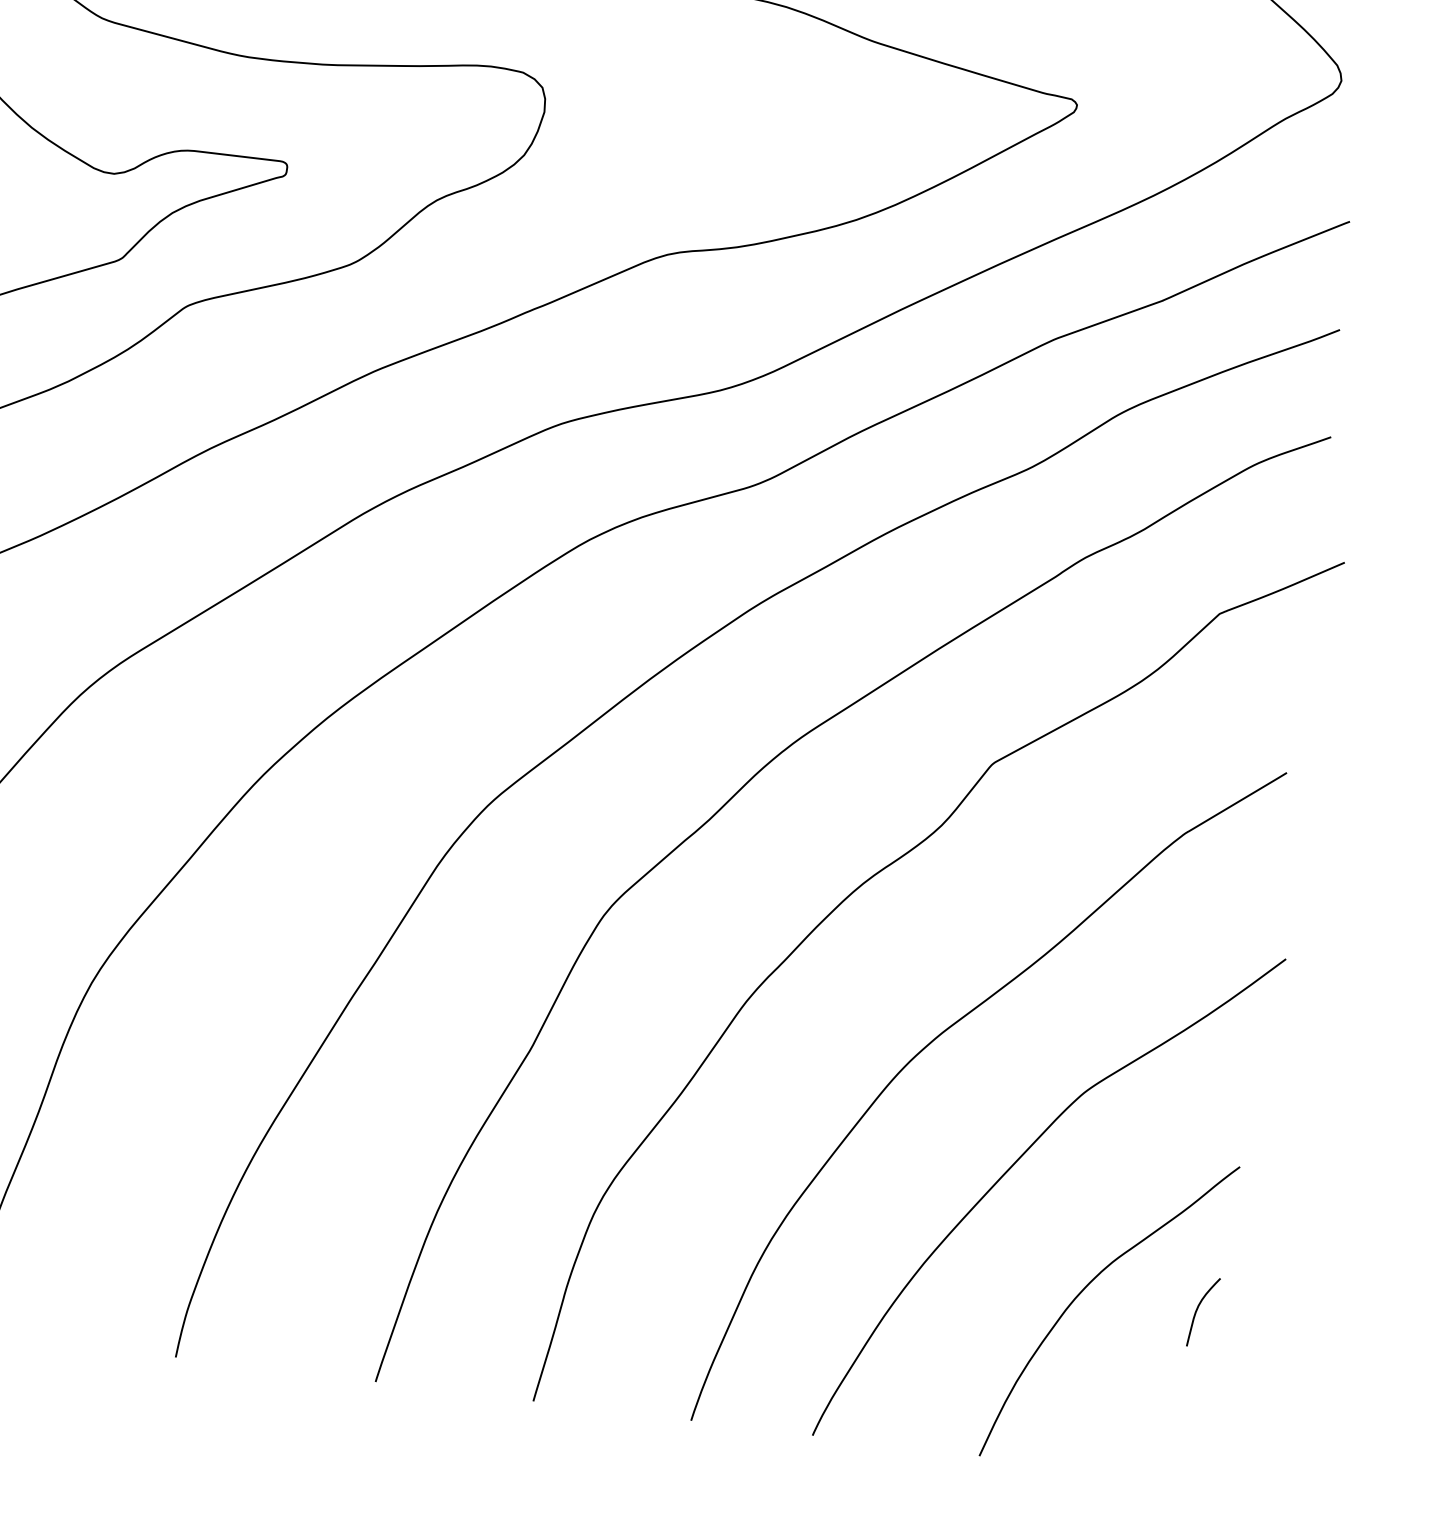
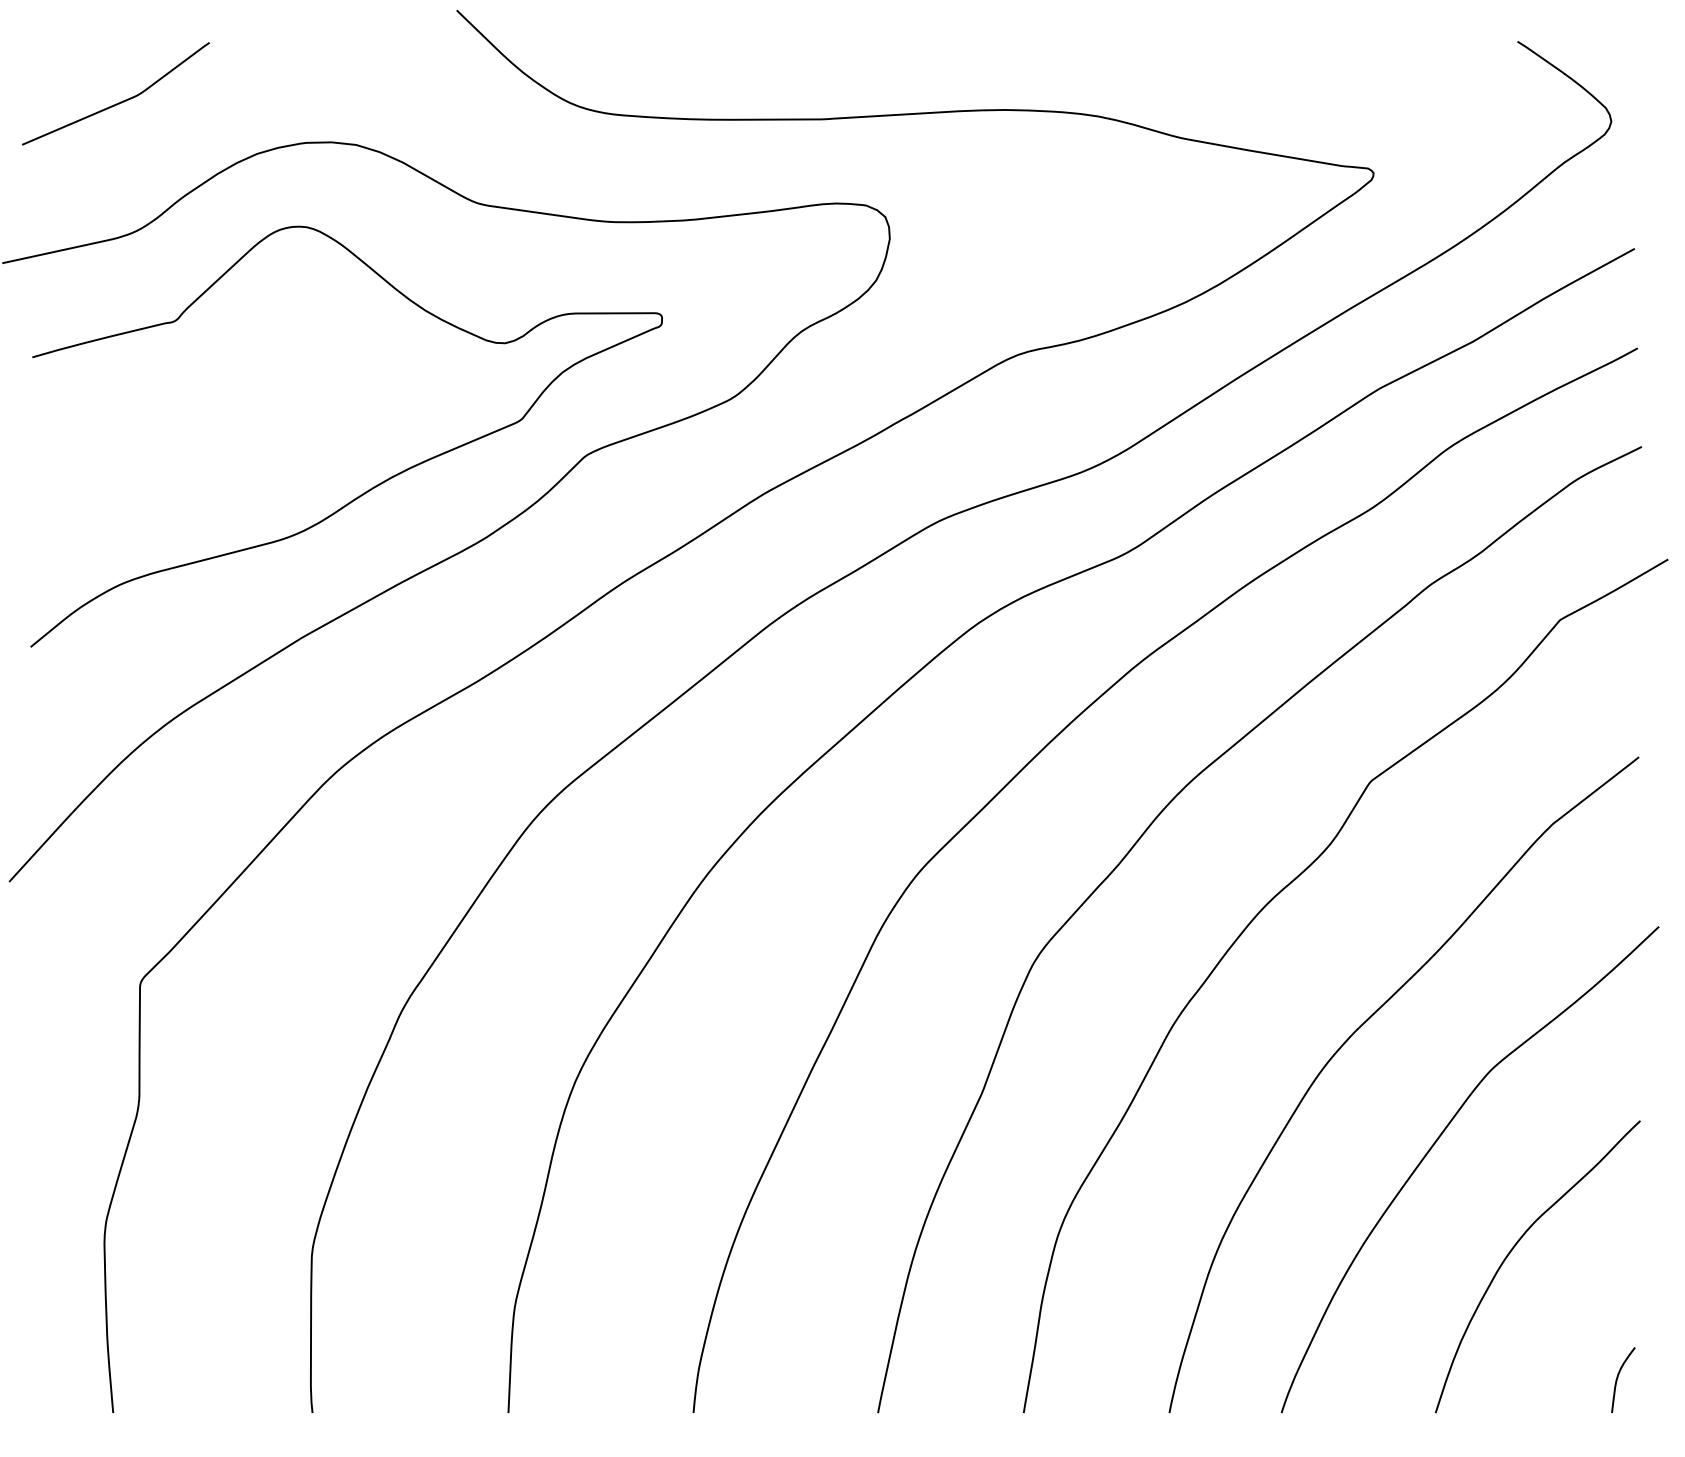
curve: (1198, 1309) -> (1618, 1378), moved

